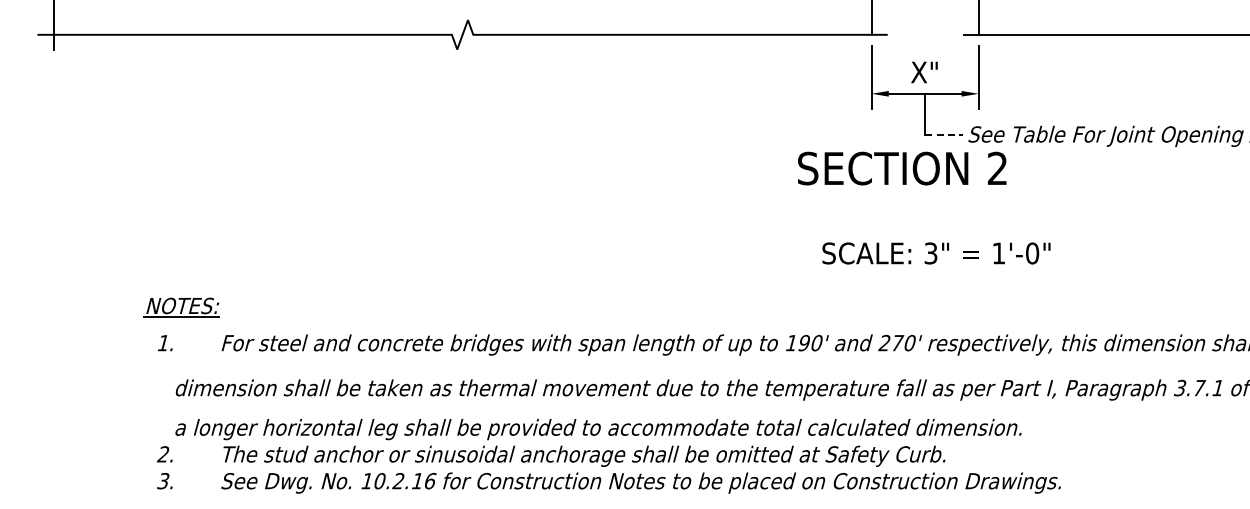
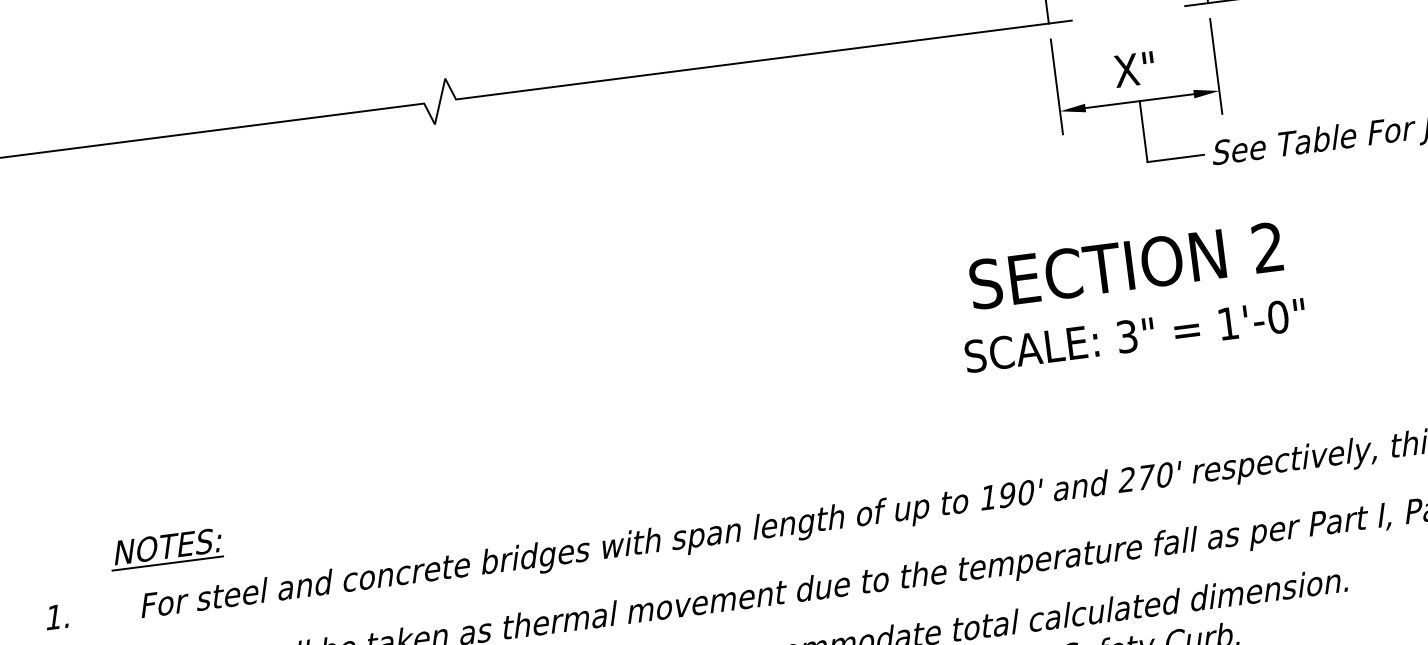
line: (944, 134) -> (1176, 157), dashed -> solid
text: (902, 168) -> (1126, 265), moved
text: (936, 253) -> (1135, 335), moved
part: (181, 307) -> (166, 549), moved

